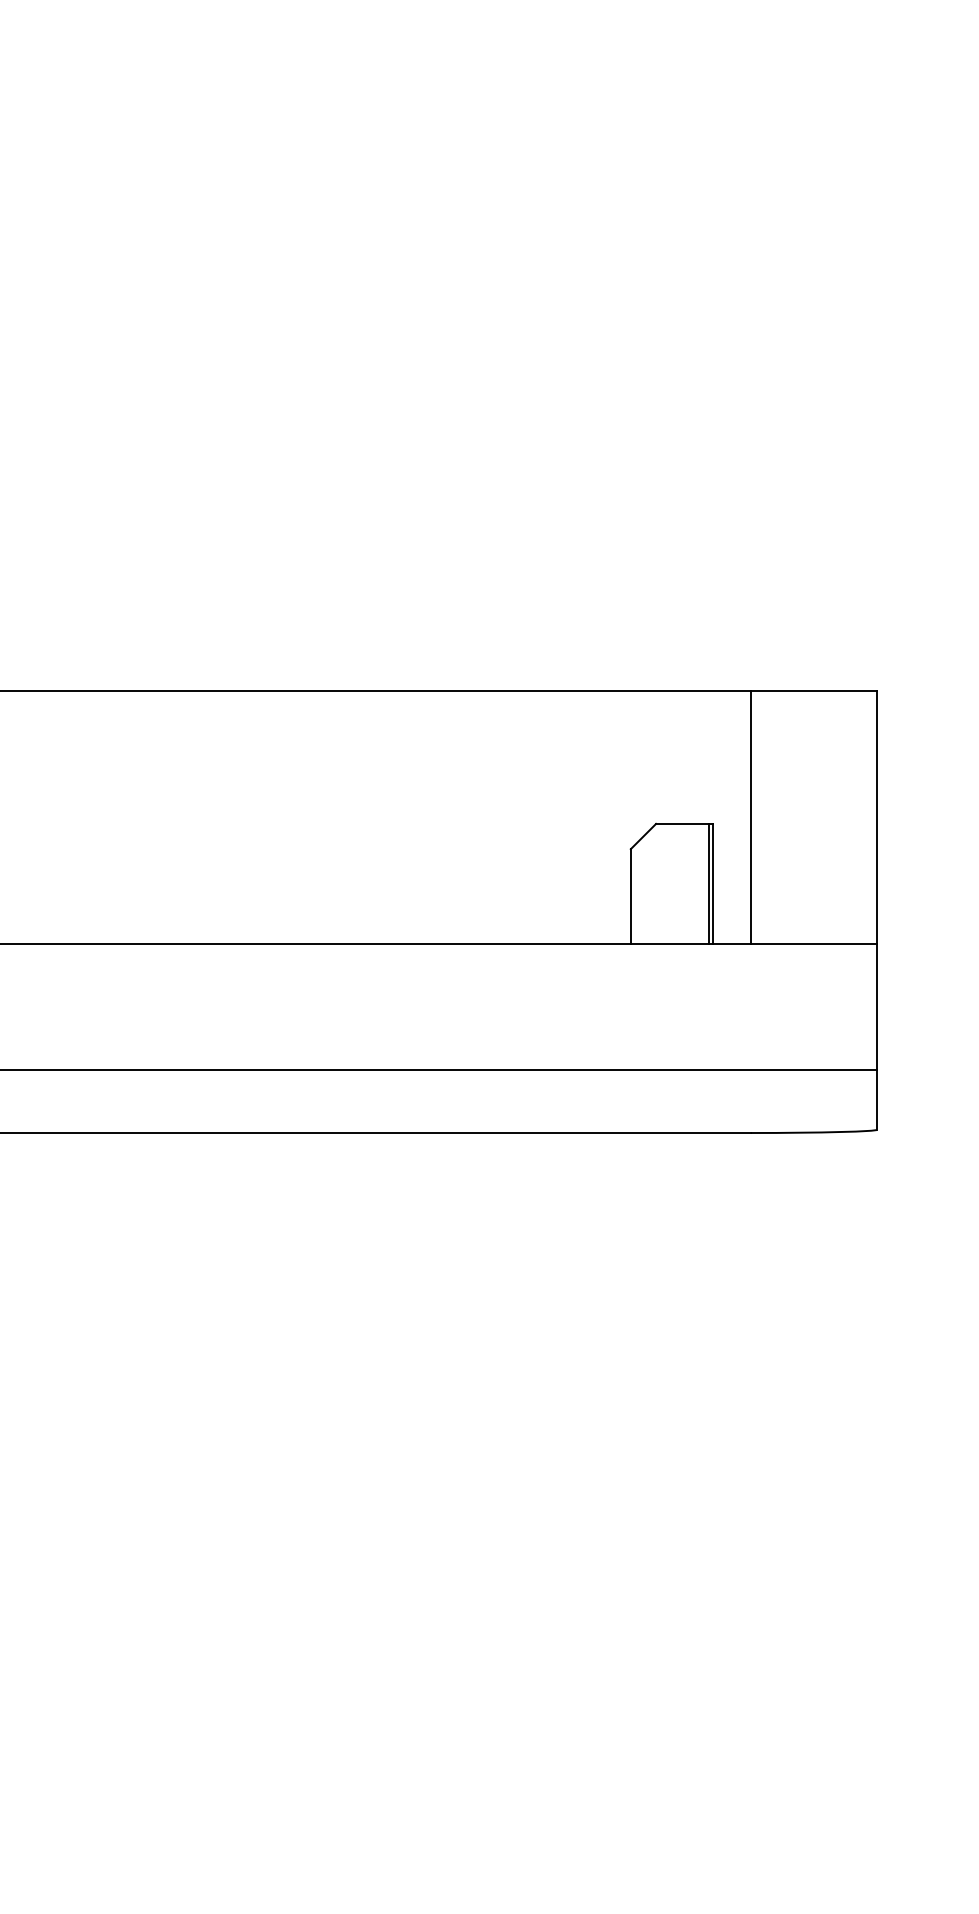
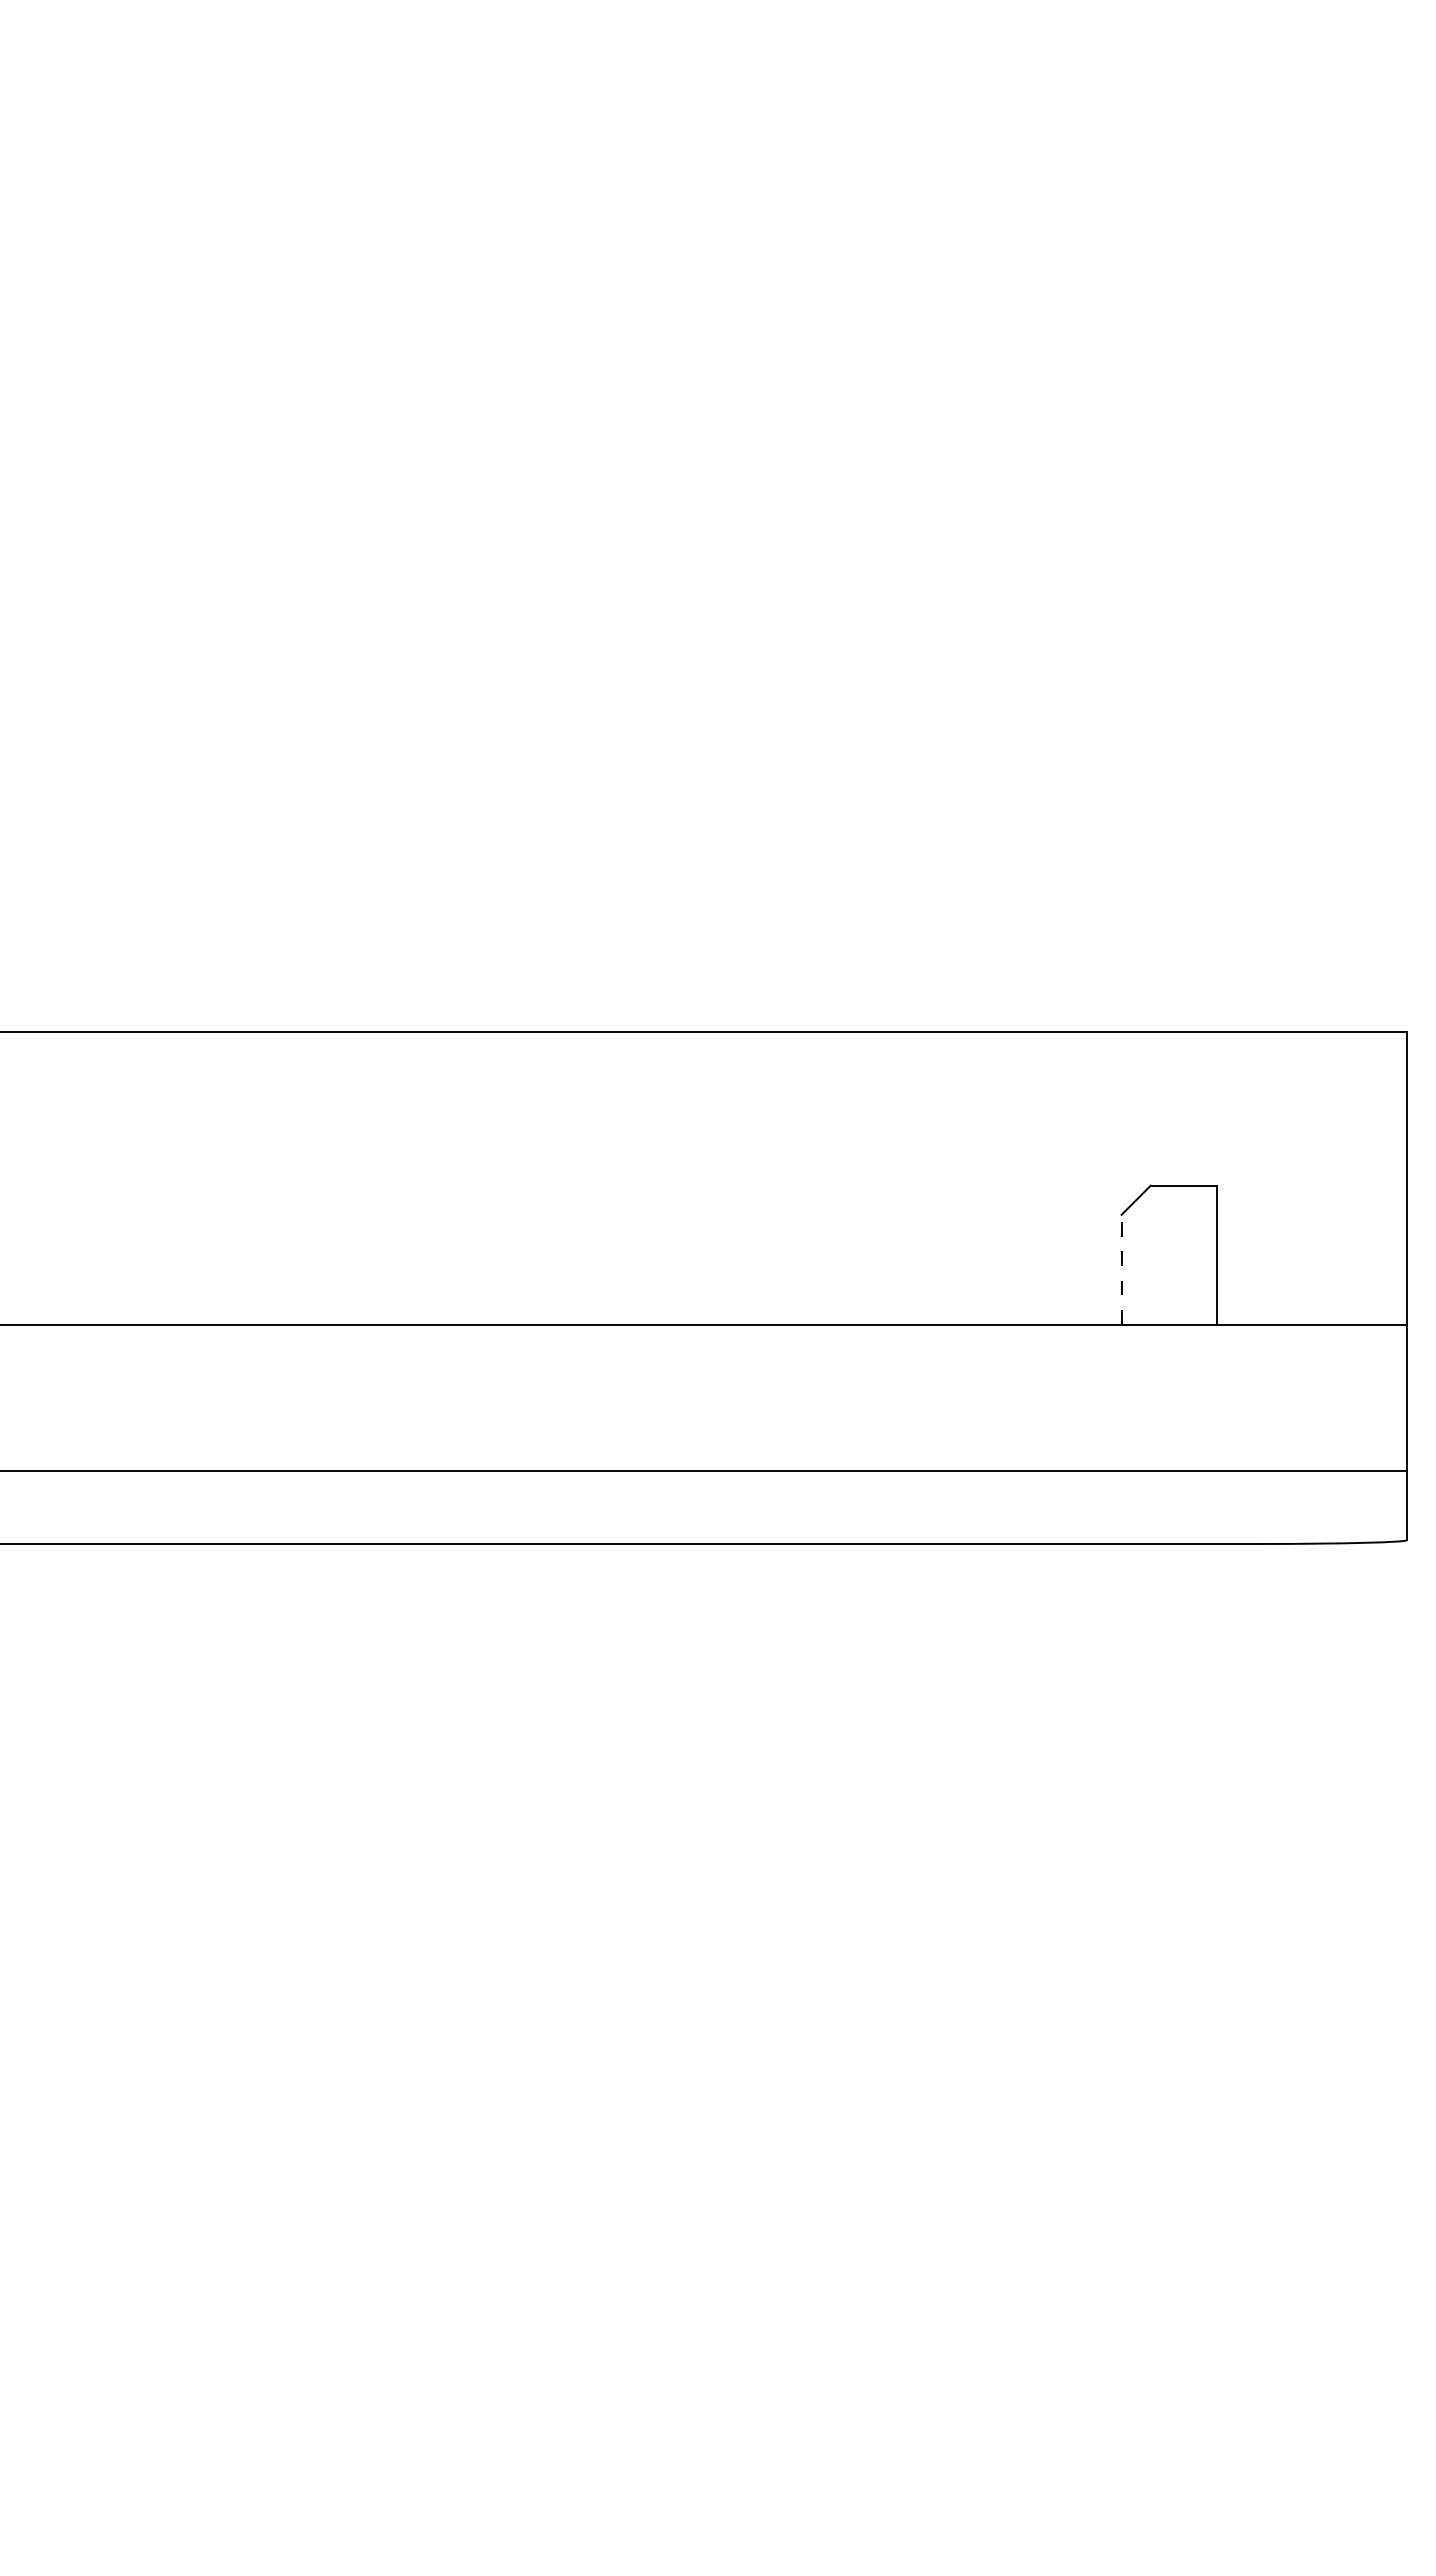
line: (750, 817) -> (1260, 1178), removed
line: (709, 883) -> (1212, 1254), removed
line: (630, 896) -> (1121, 1269), solid -> dashed

